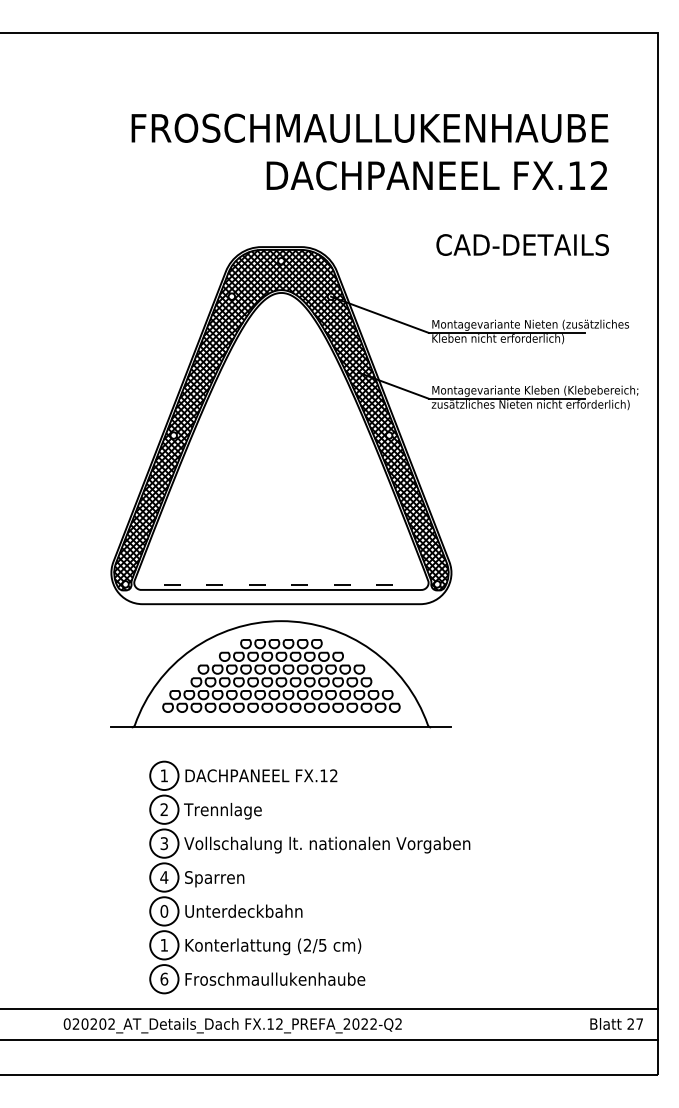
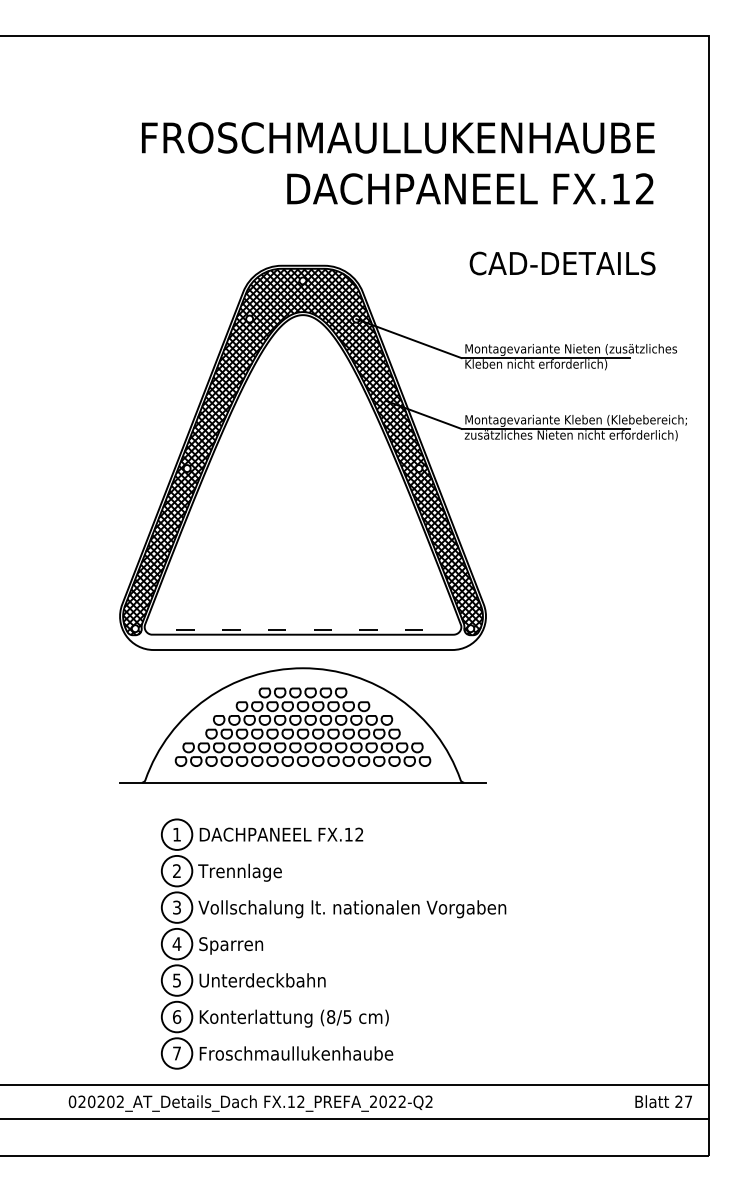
text: (164, 910) -> (177, 979), 0 -> 5
text: (164, 944) -> (177, 1016), 1 -> 6
text: (307, 944) -> (331, 1016), (2/5 -> (8/5
text: (164, 978) -> (177, 1052), 6 -> 7

